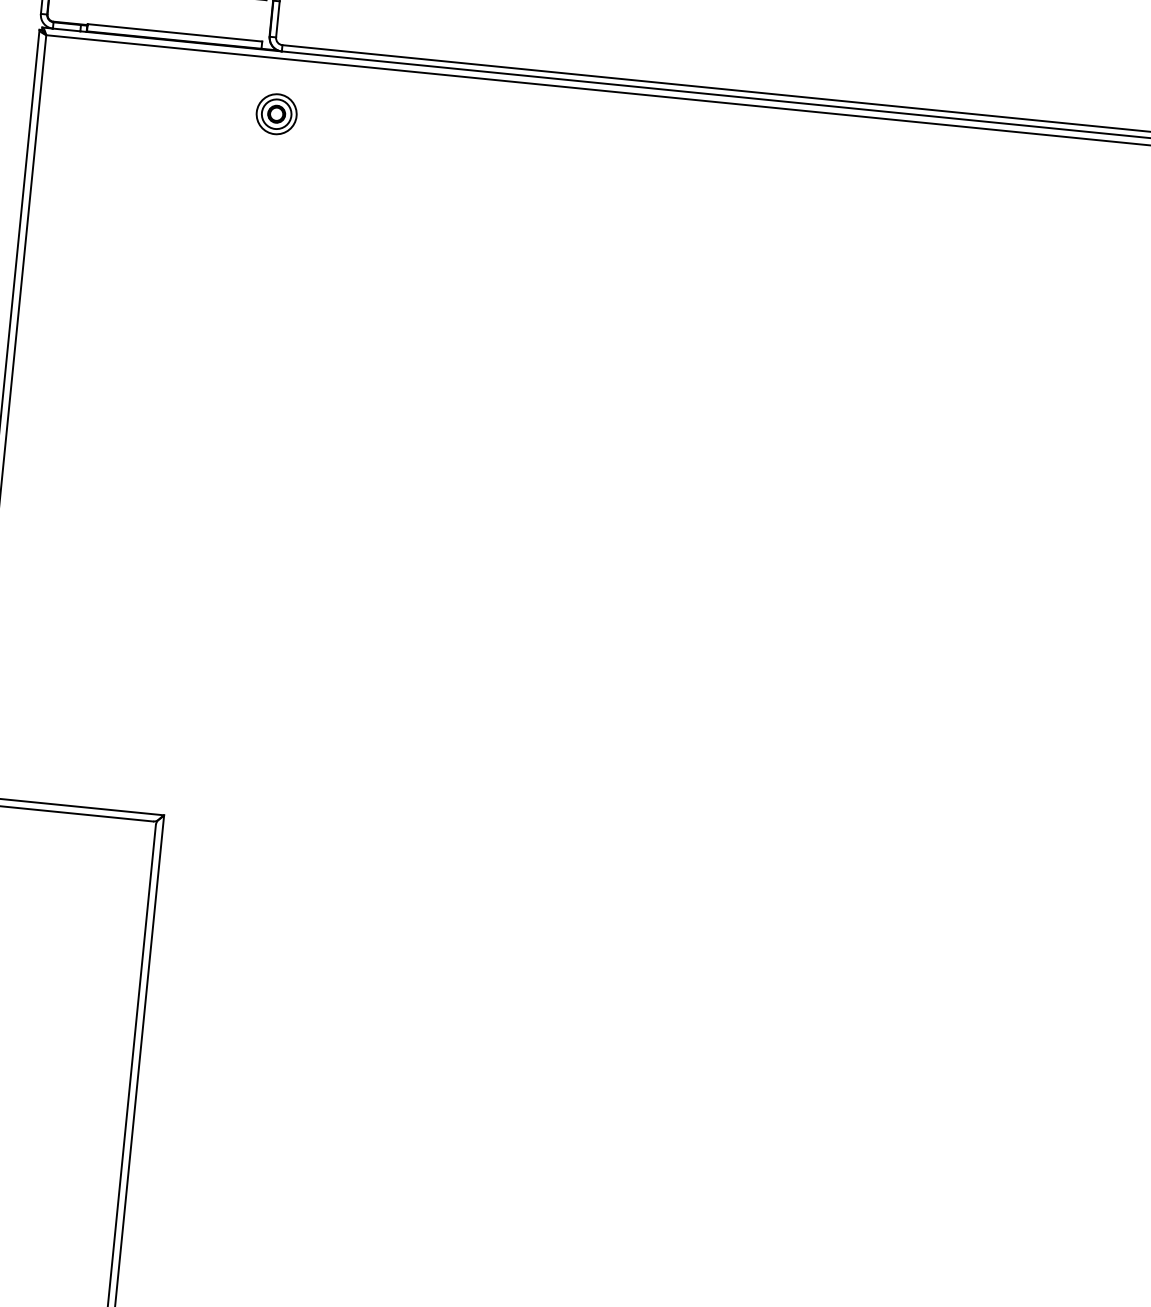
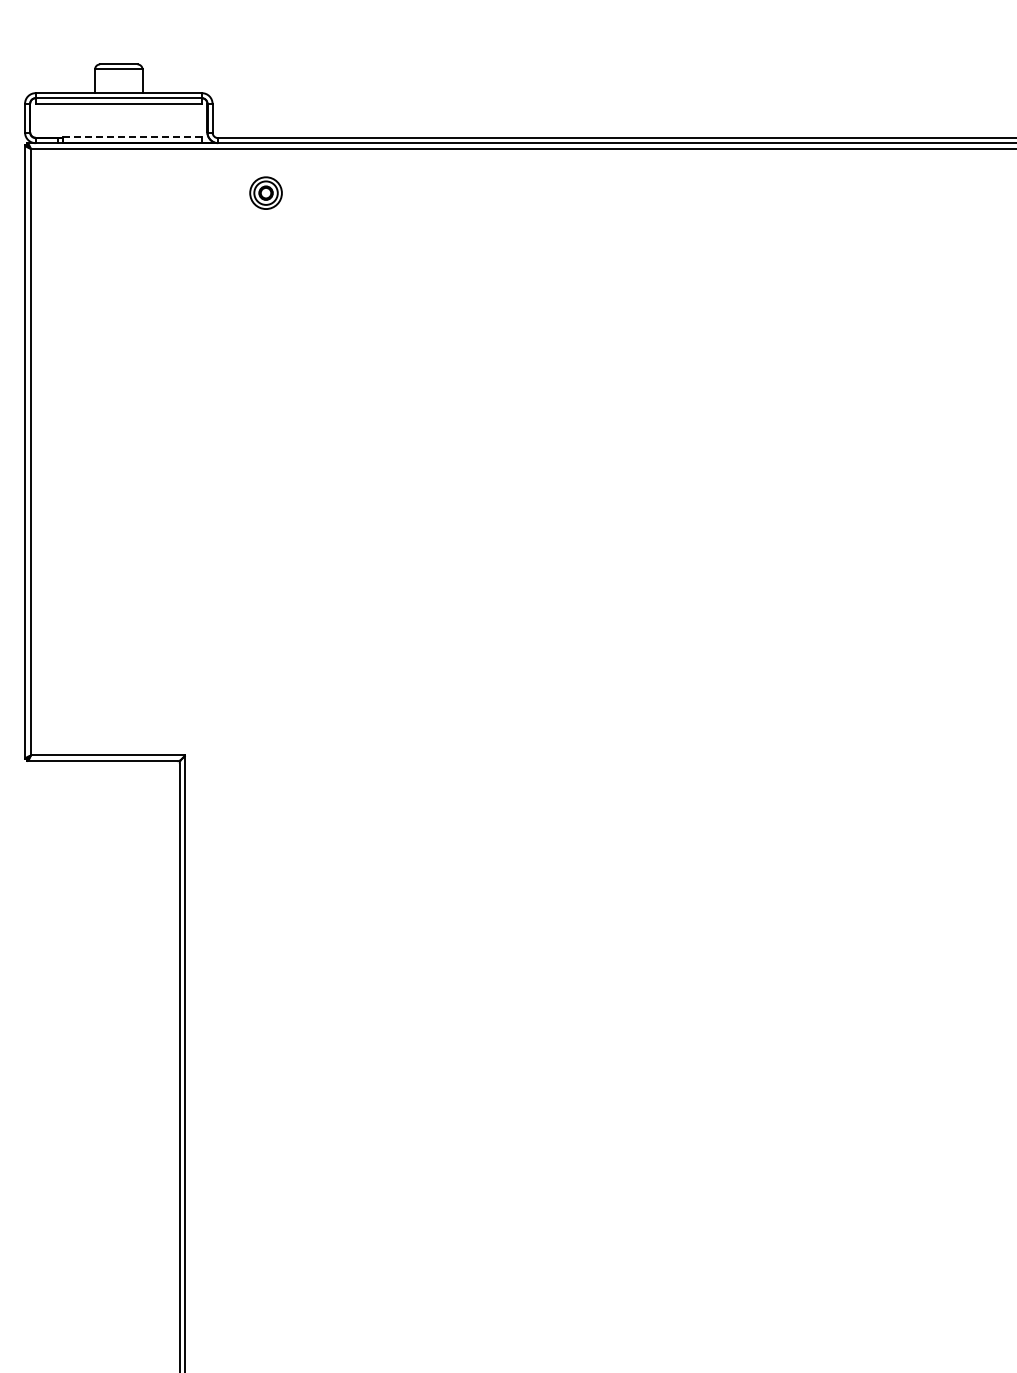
line: (175, 32) -> (132, 136), solid -> dashed
part: (276, 113) -> (265, 192), moved

